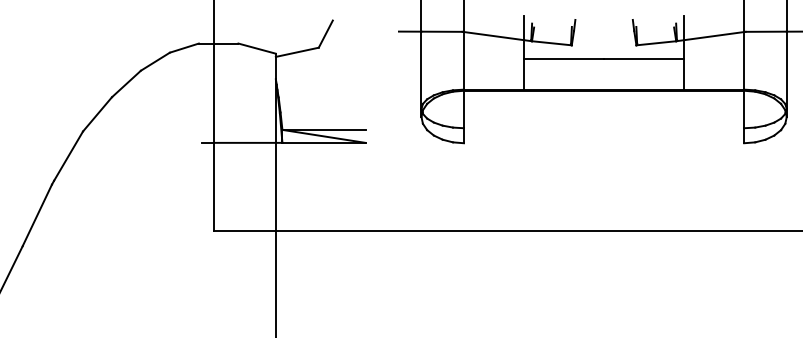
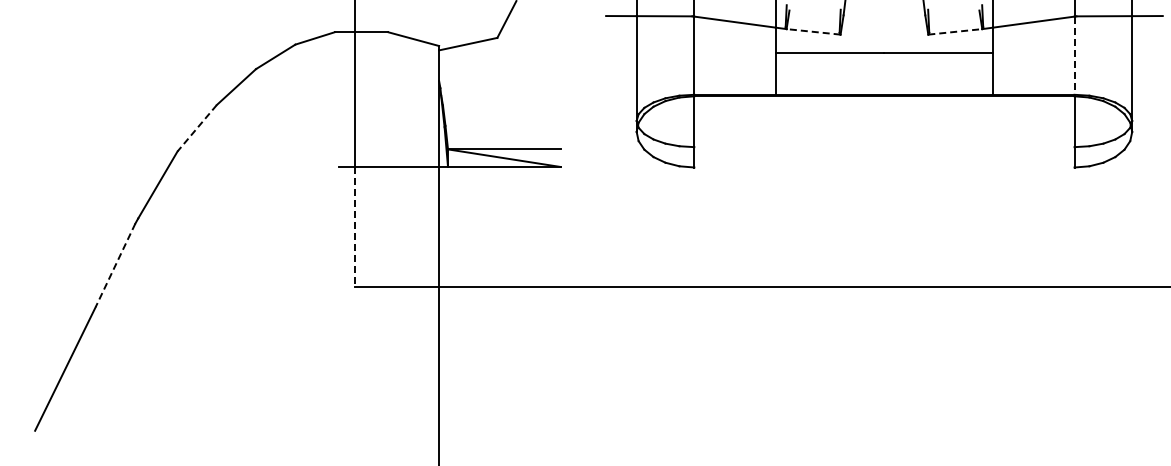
line: (551, 43) -> (813, 31), solid -> dashed
line: (656, 43) -> (955, 31), solid -> dashed
line: (744, 61) -> (1074, 56), solid -> dashed
line: (97, 114) -> (196, 128), solid -> dashed
line: (213, 186) -> (354, 226), solid -> dashed
line: (37, 215) -> (115, 265), solid -> dashed

